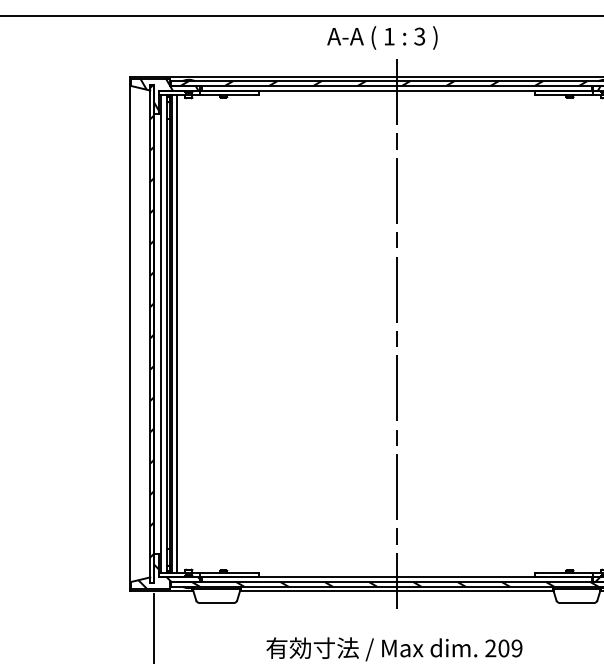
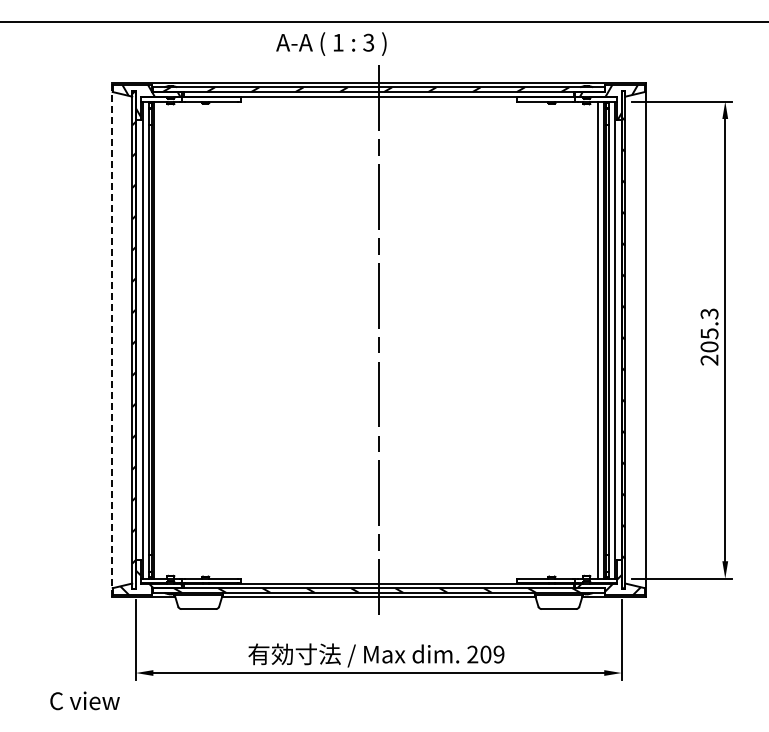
text: (382, 37) -> (331, 43), moved
line: (129, 333) -> (111, 339), solid -> dashed
line: (177, 333) -> (159, 339), removed

